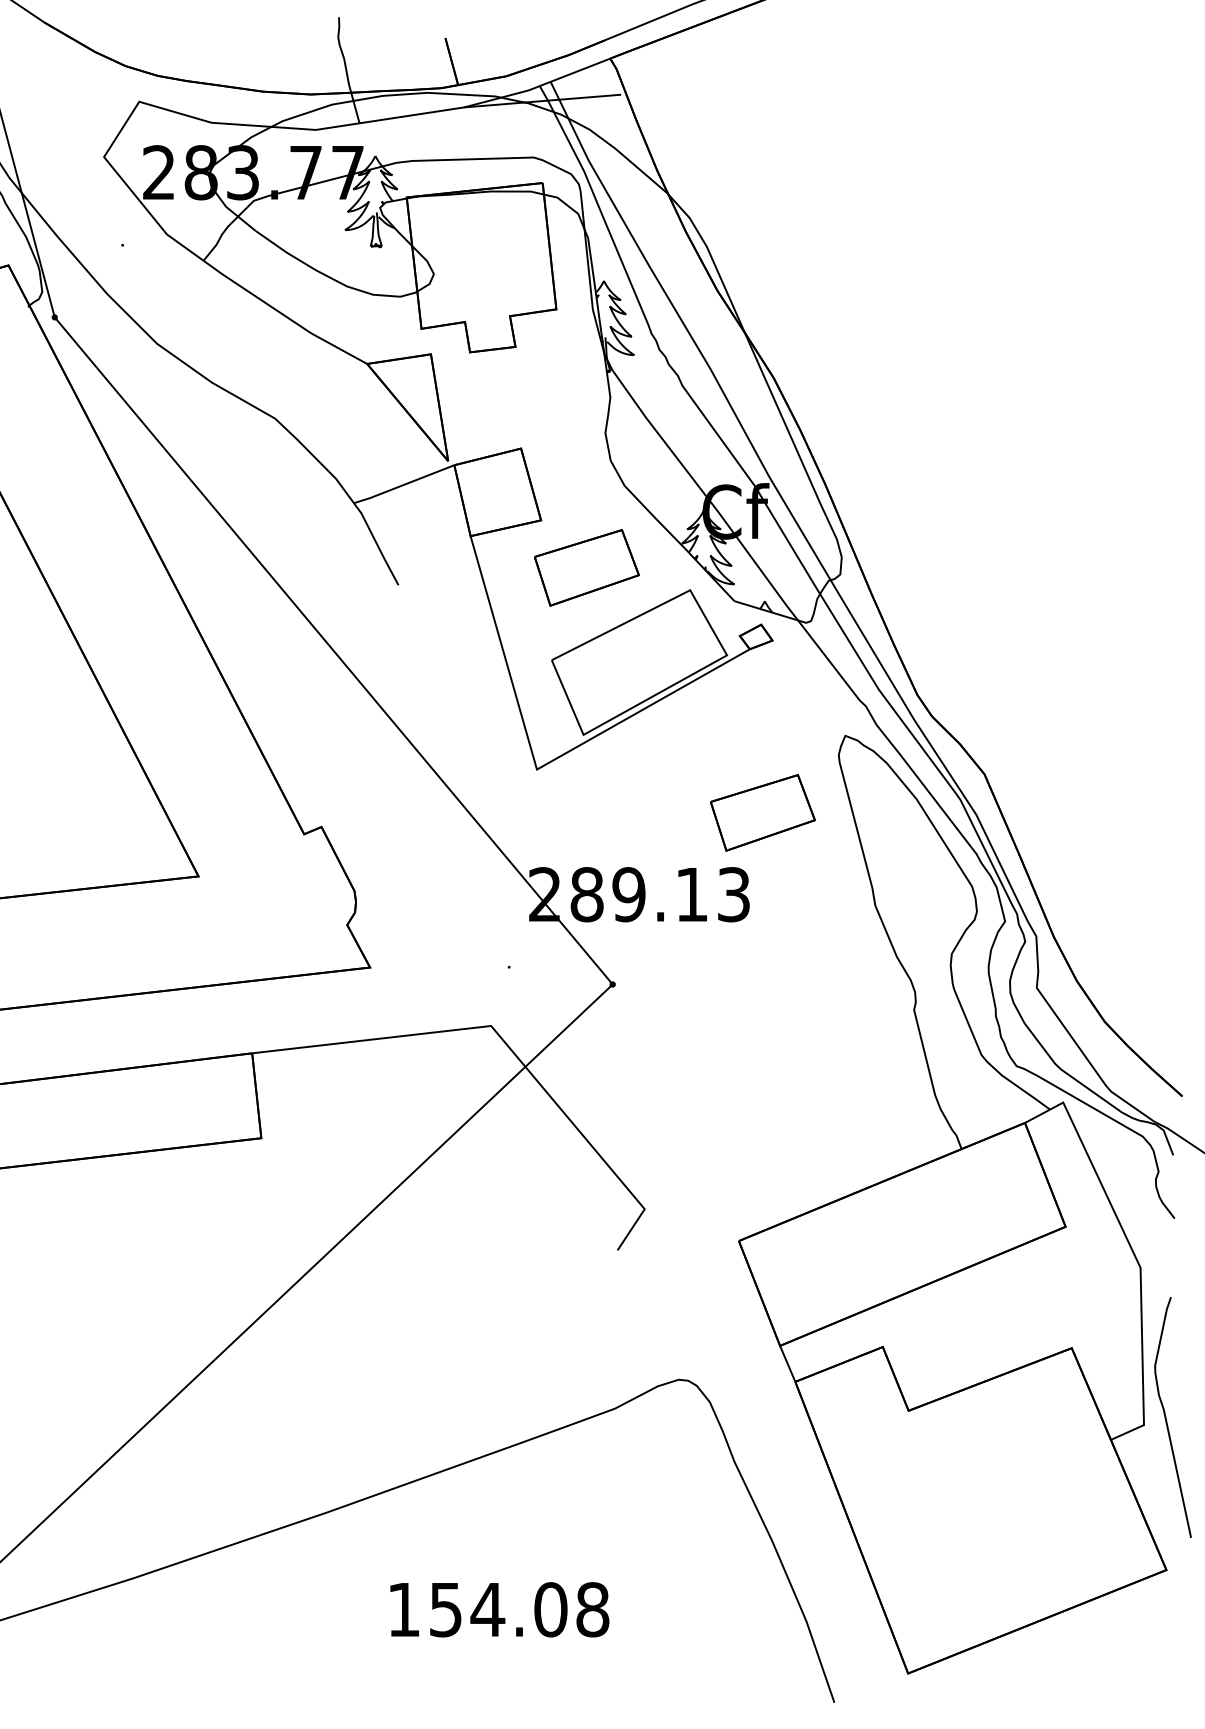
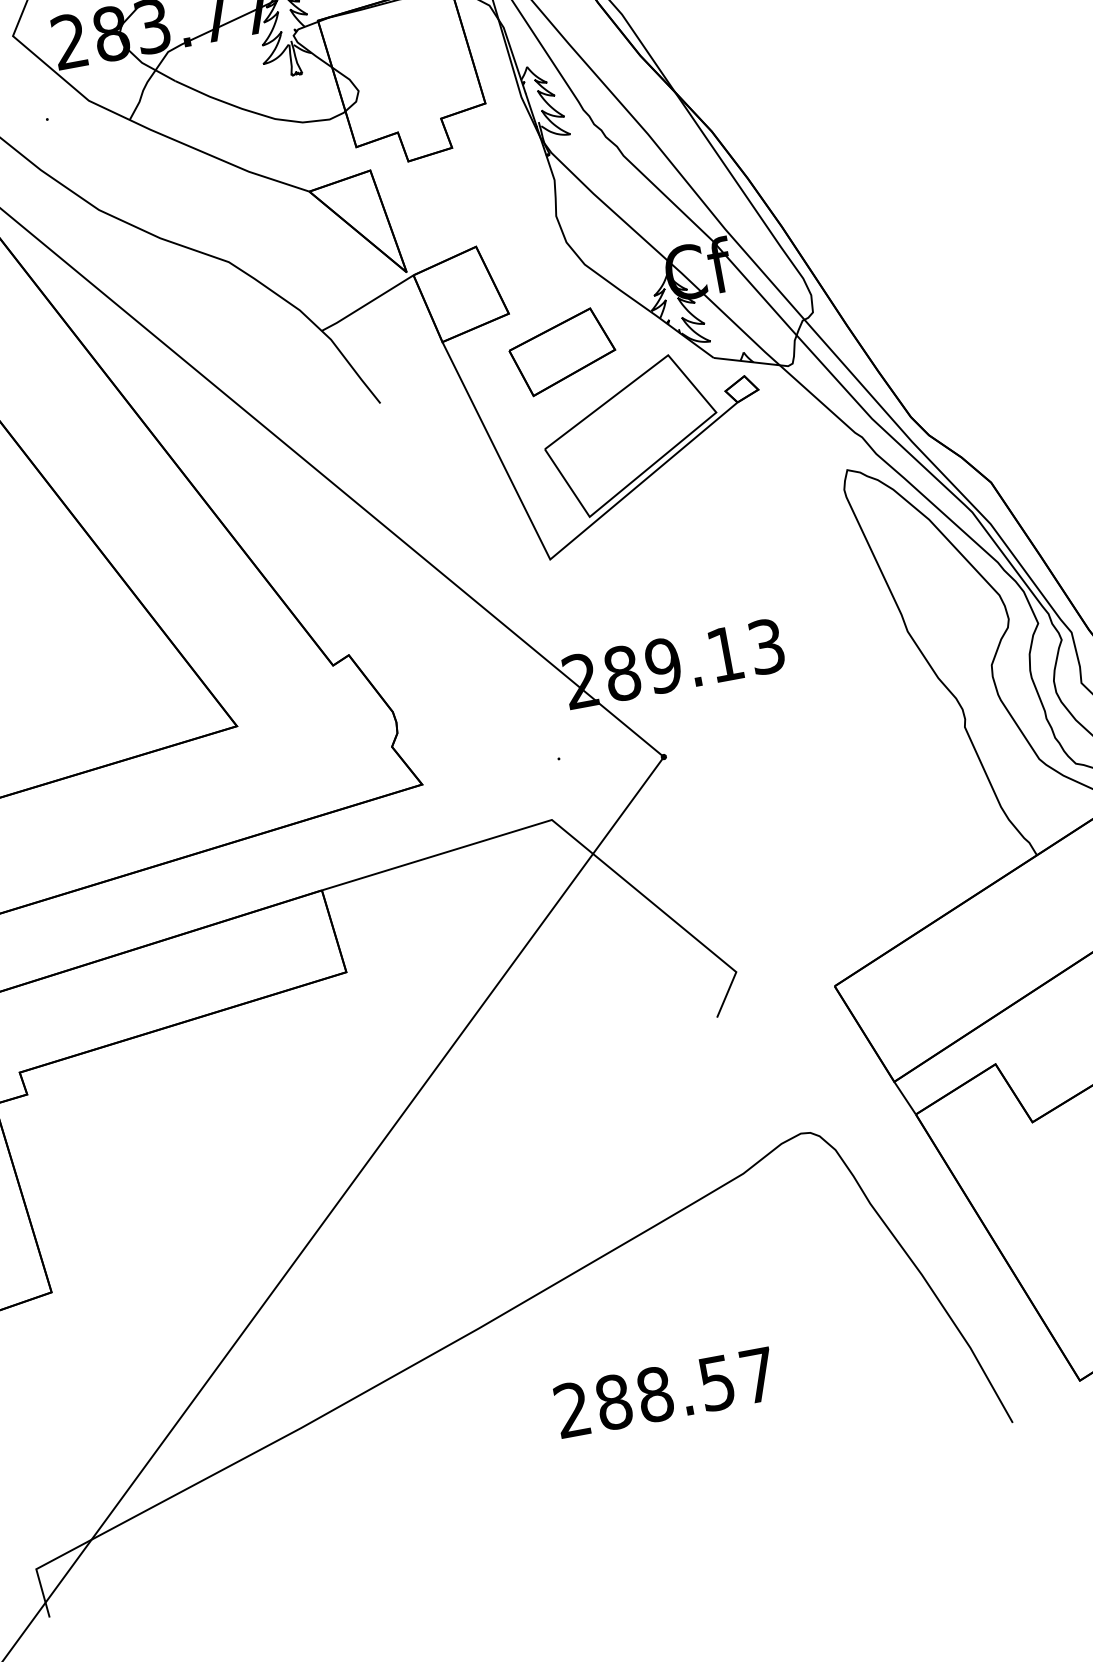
part: (762, 812) -> (779, 560), removed
text: (498, 1609) -> (665, 1392), 154.08 -> 288.57

